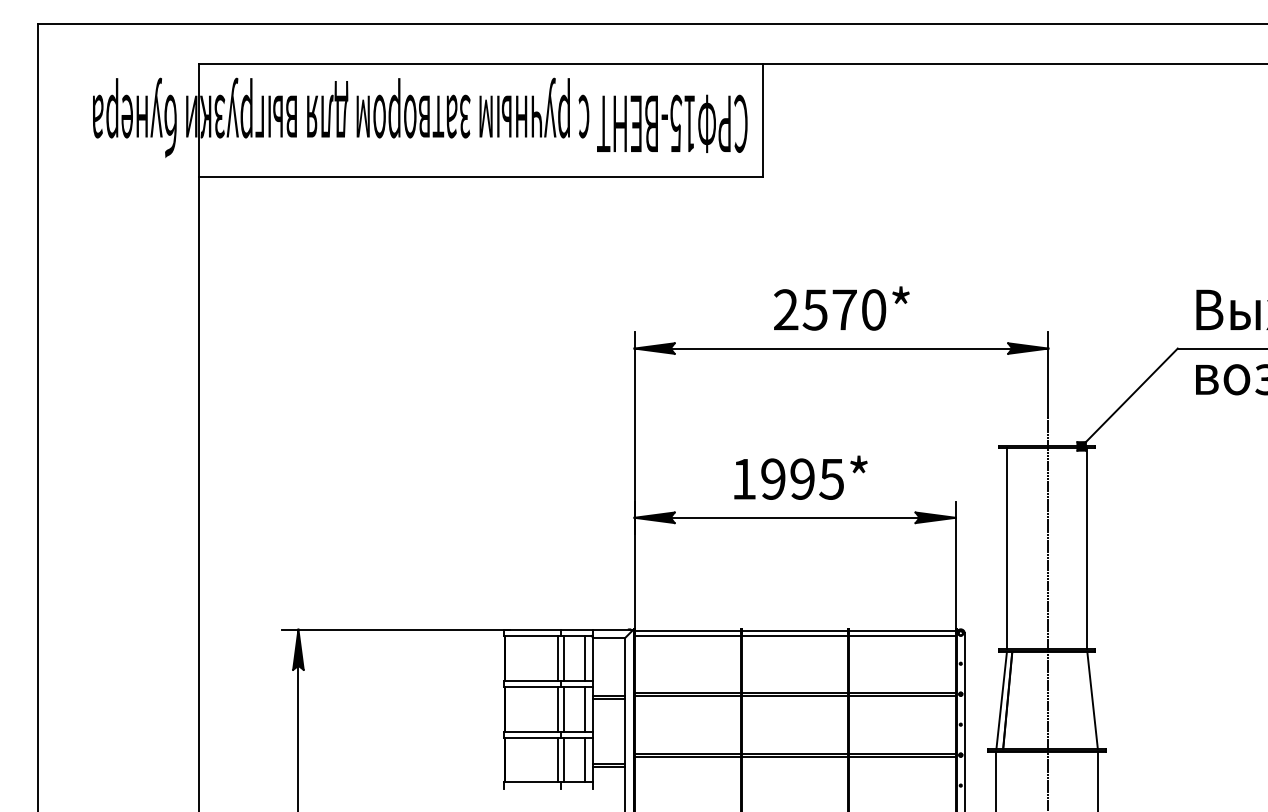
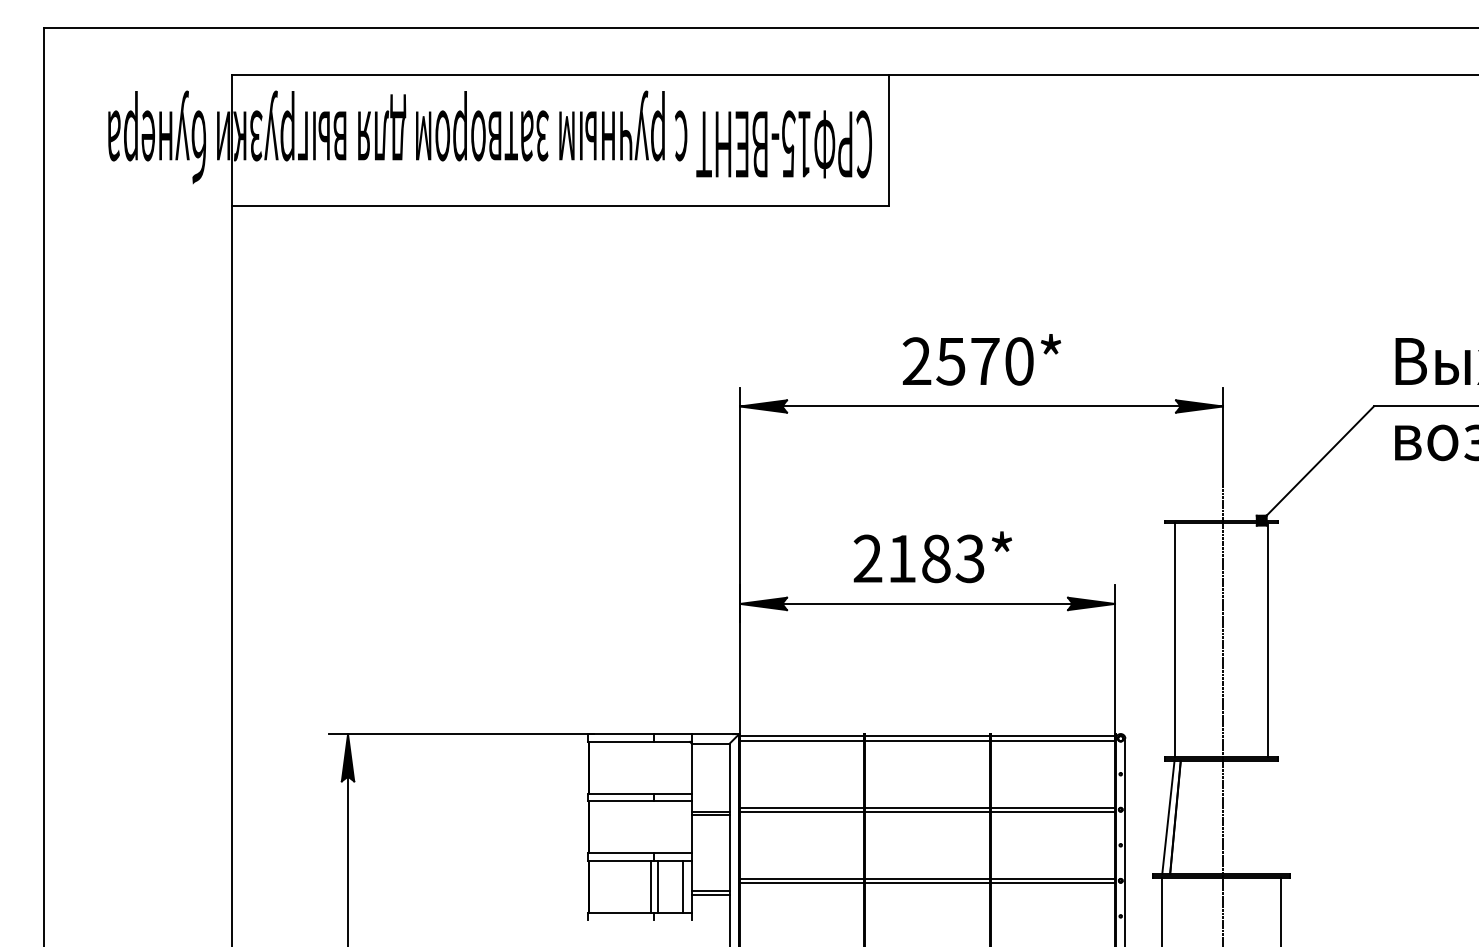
text: (787, 478) -> (918, 558), 1995* -> 2183*
line: (557, 658) -> (650, 768), removed
line: (564, 658) -> (658, 768), removed
line: (585, 658) -> (682, 768), removed
line: (1092, 700) -> (1274, 817), removed
line: (557, 709) -> (650, 827), removed
line: (564, 709) -> (658, 827), removed
line: (585, 709) -> (682, 827), removed

